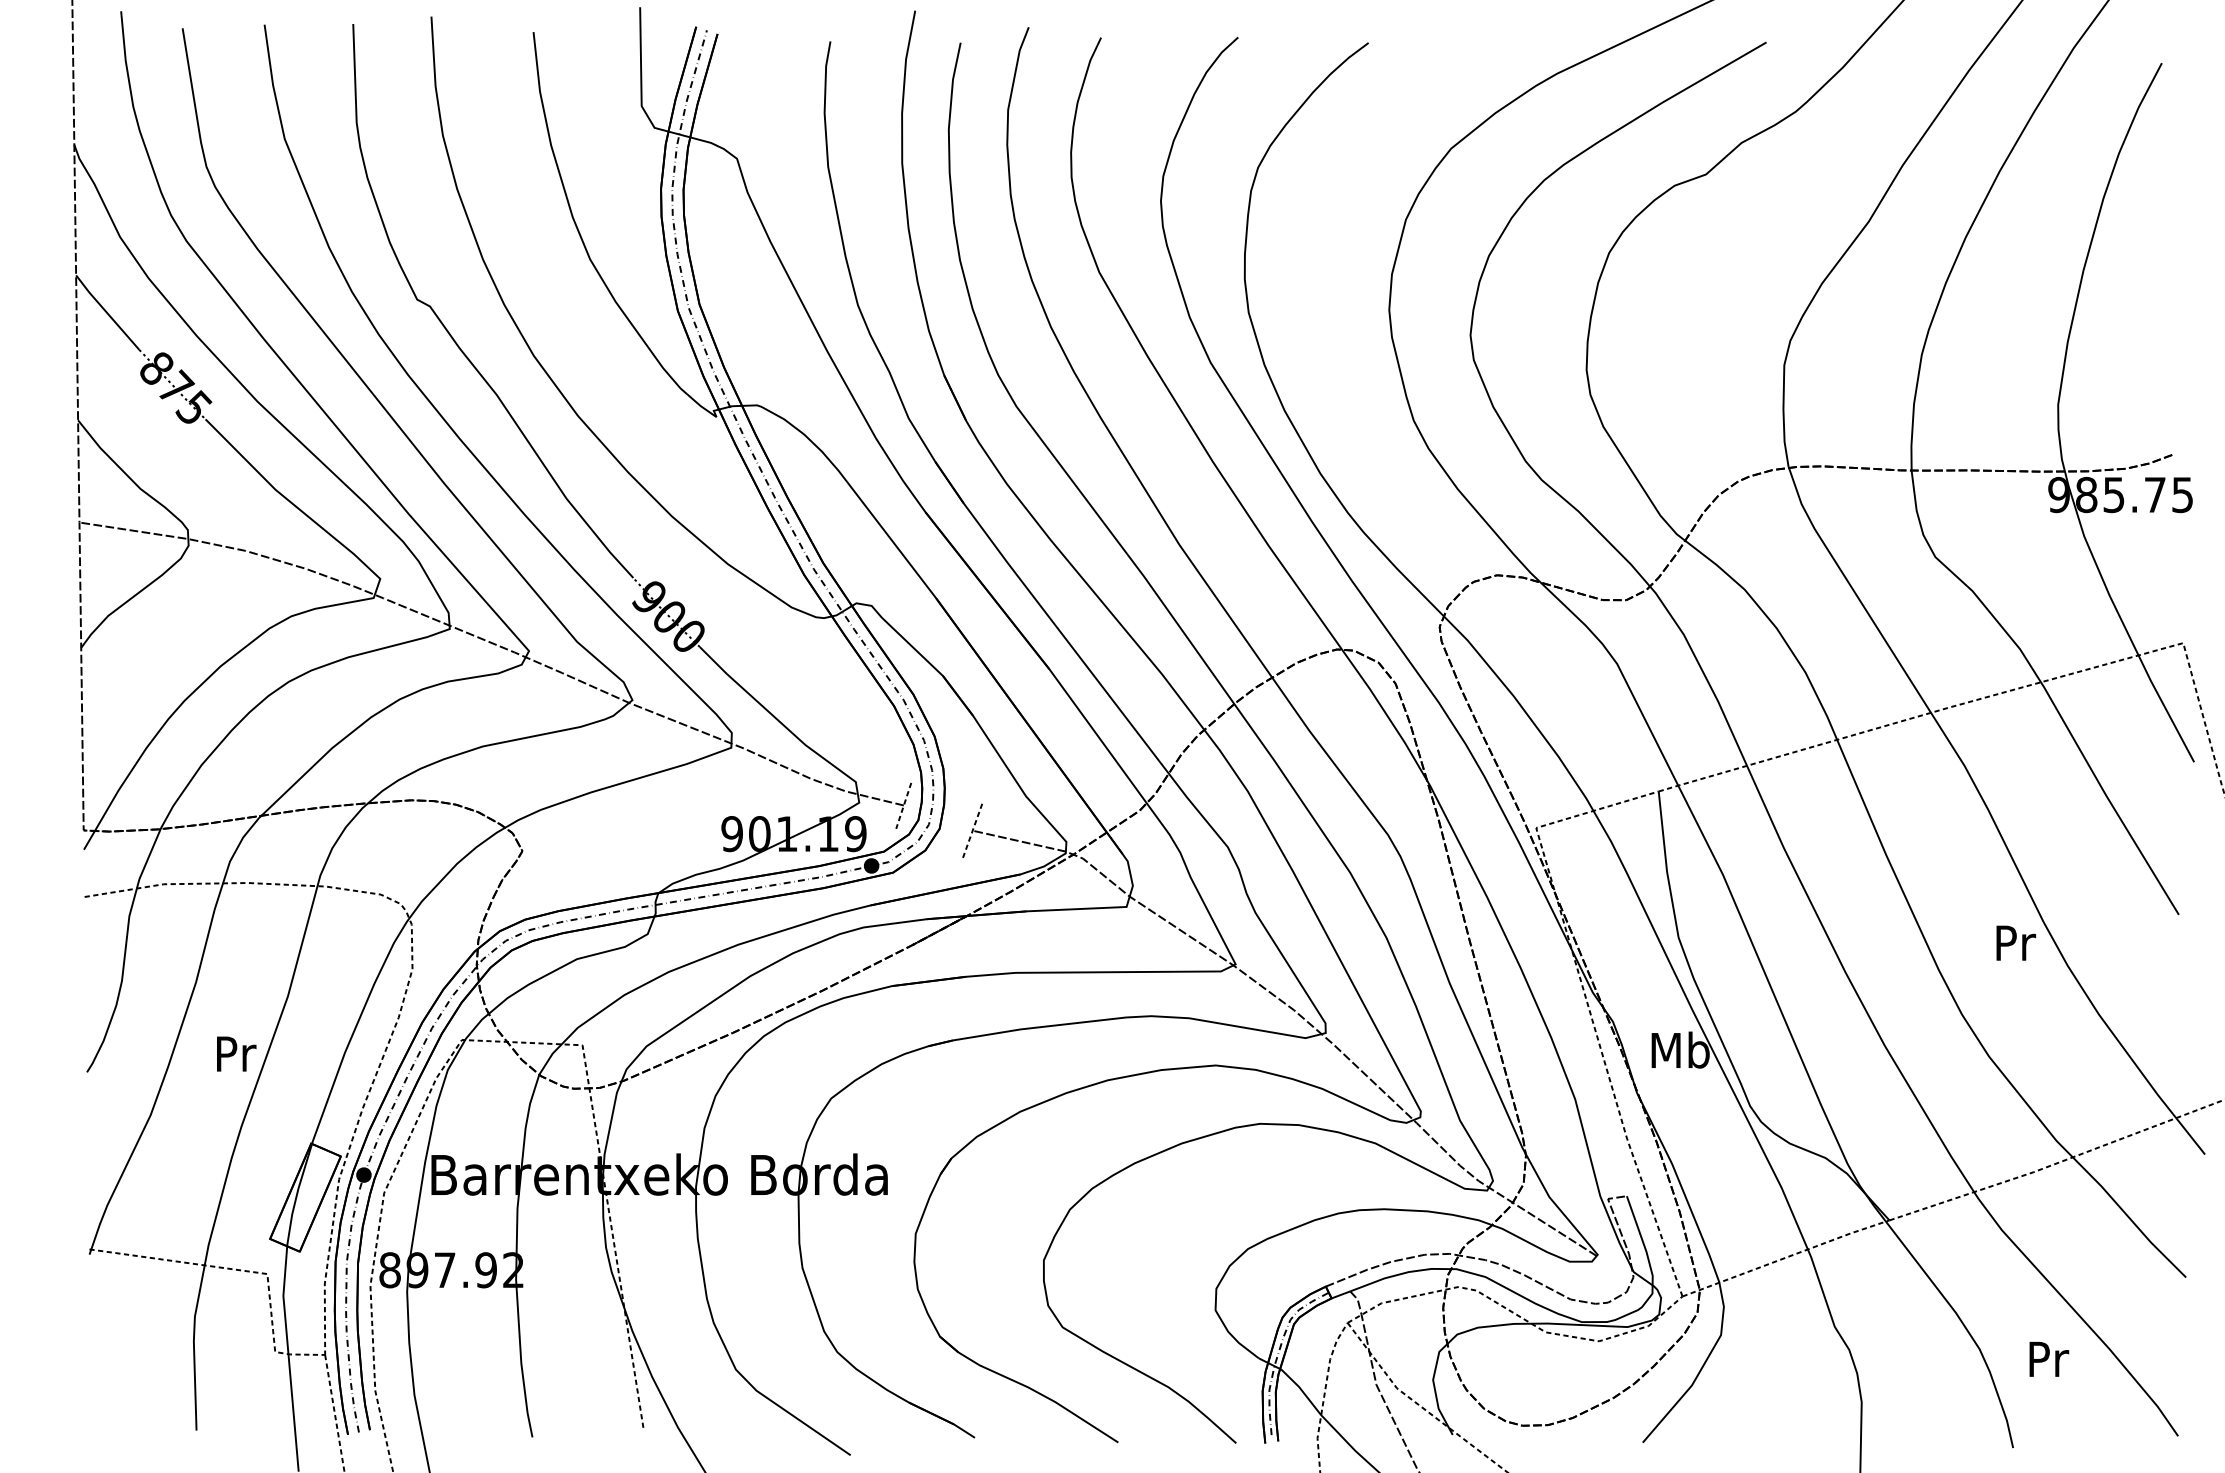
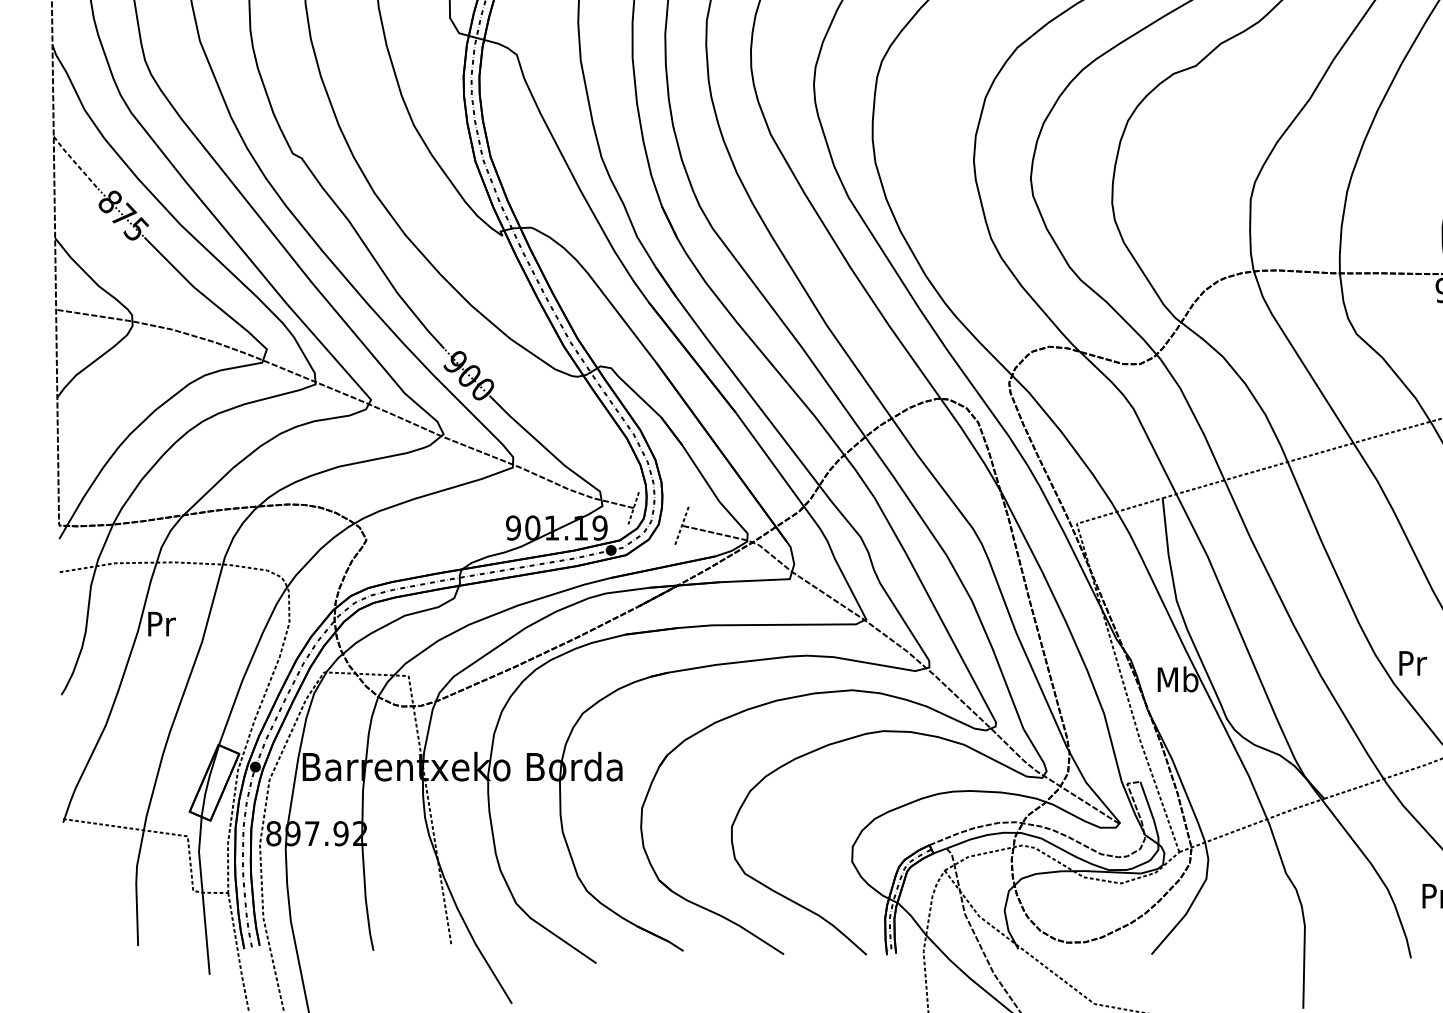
line: (107, 313) -> (75, 163), solid -> dashed
text: (2016, 942) -> (1413, 662), moved
text: (236, 1053) -> (161, 623), moved

